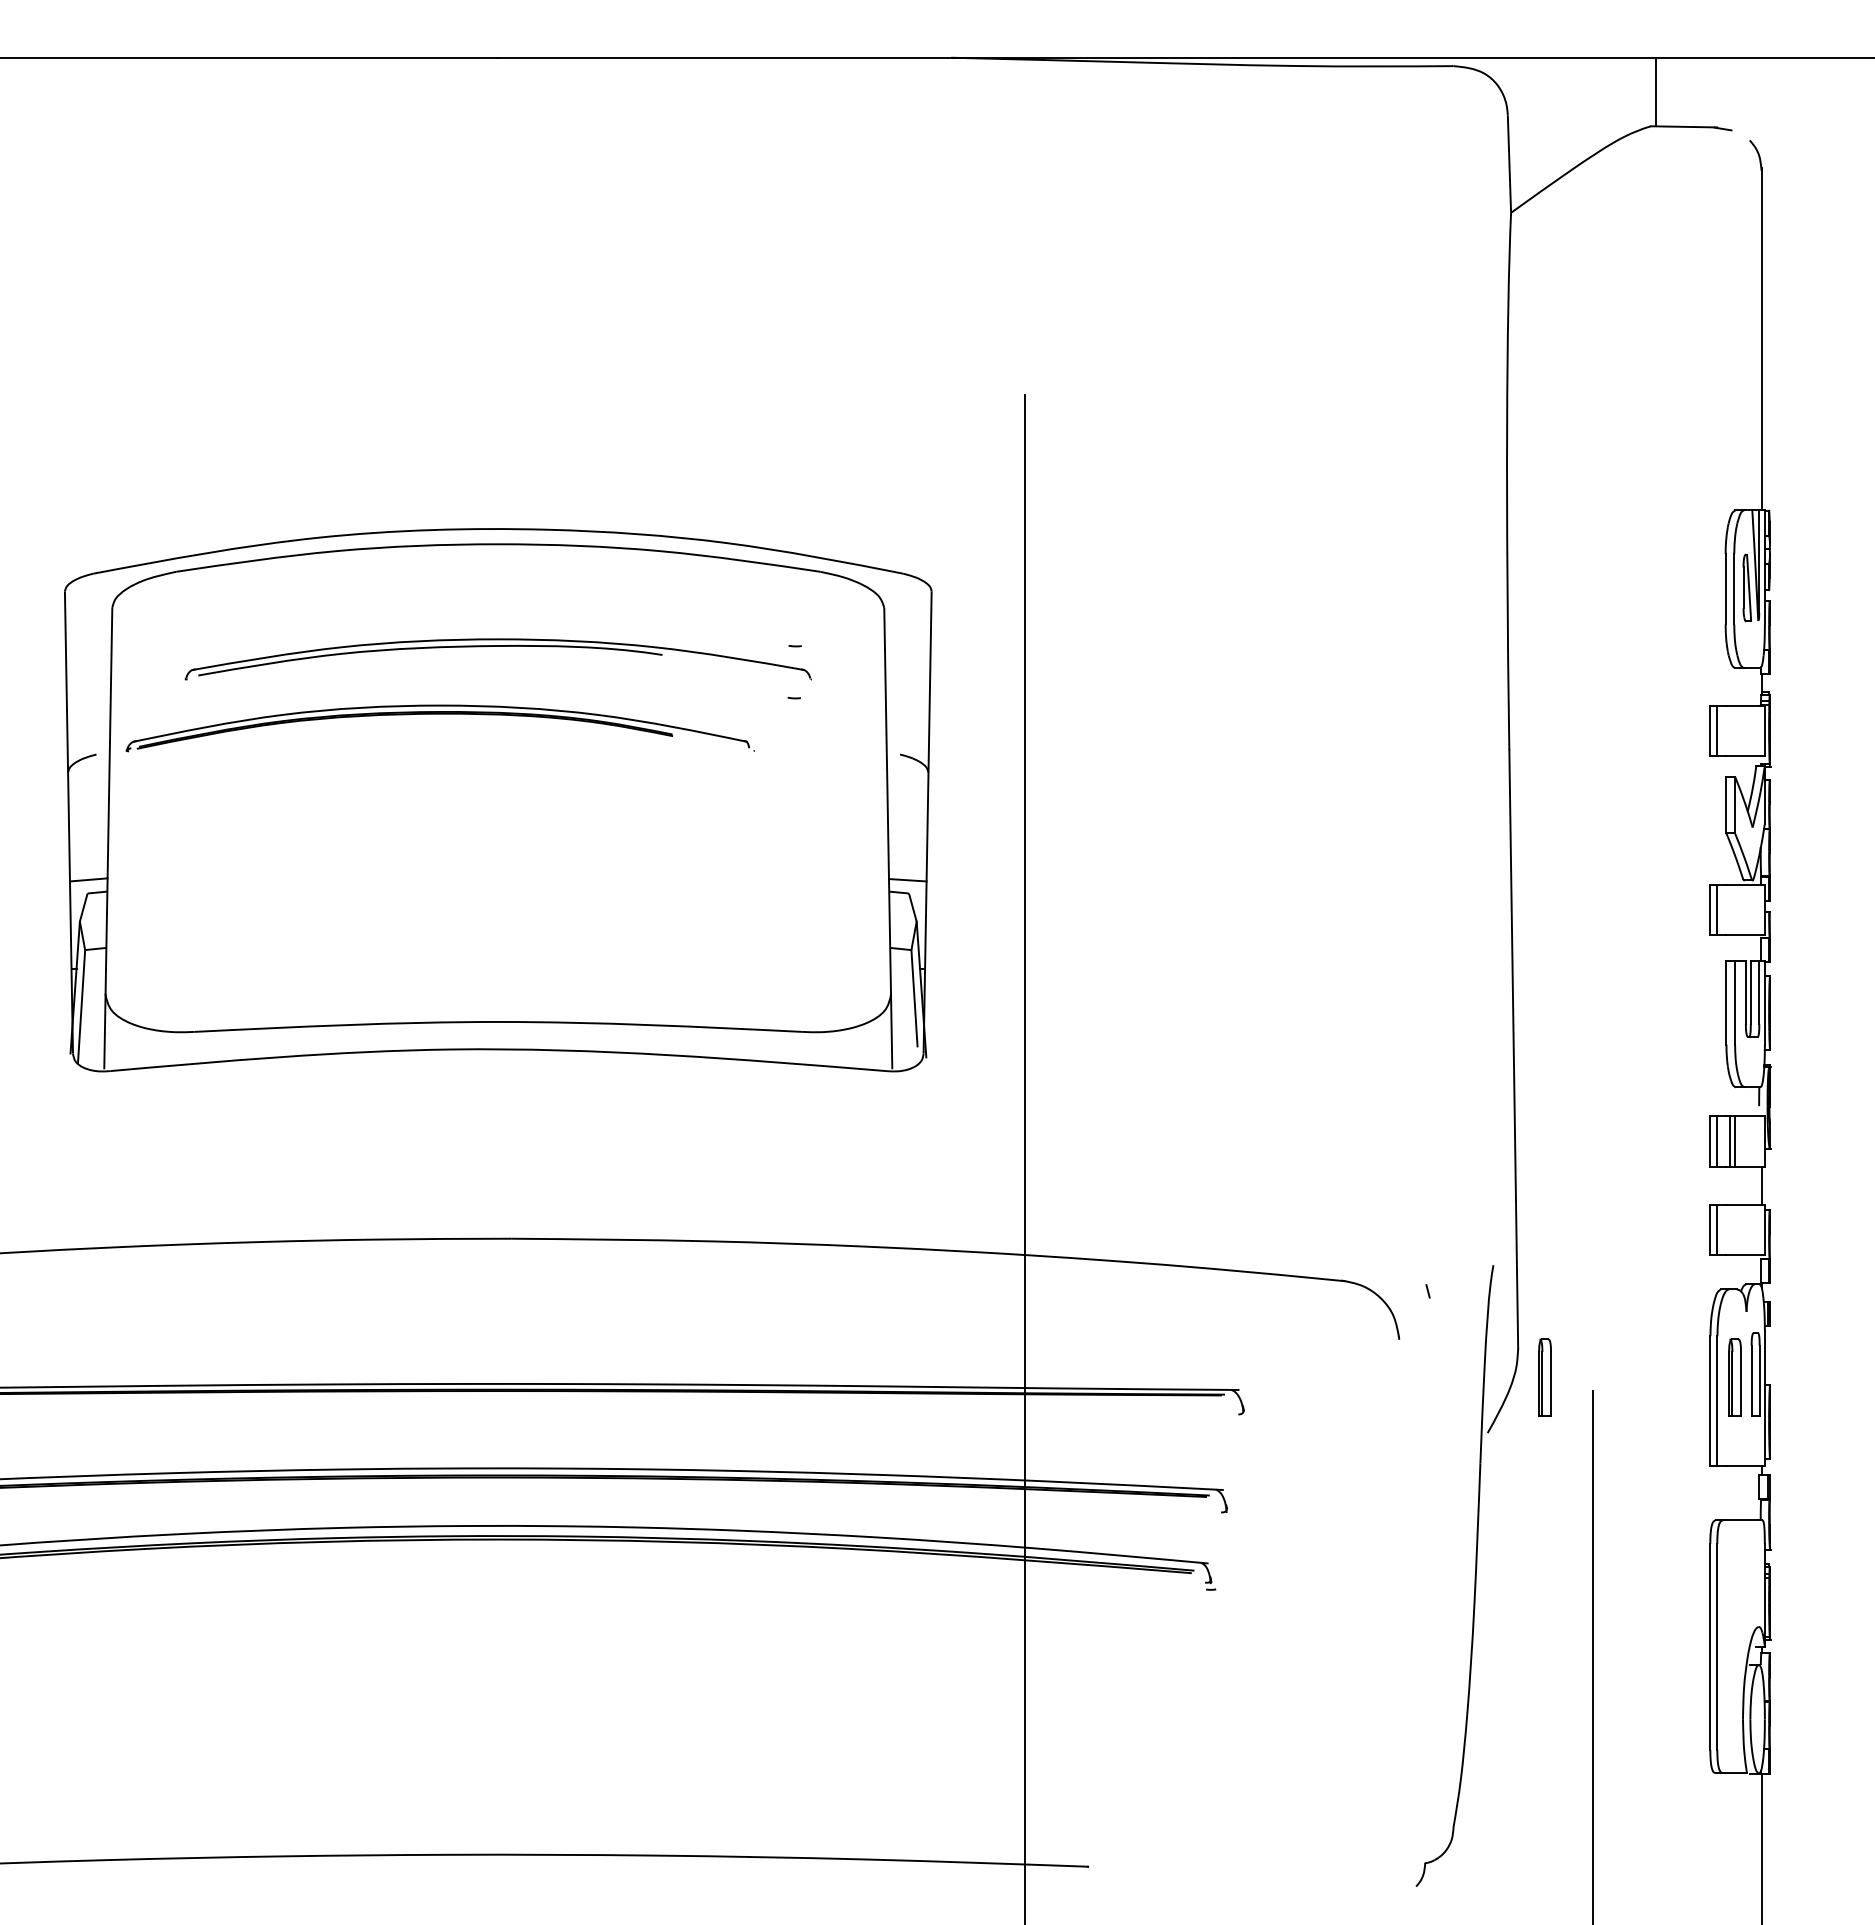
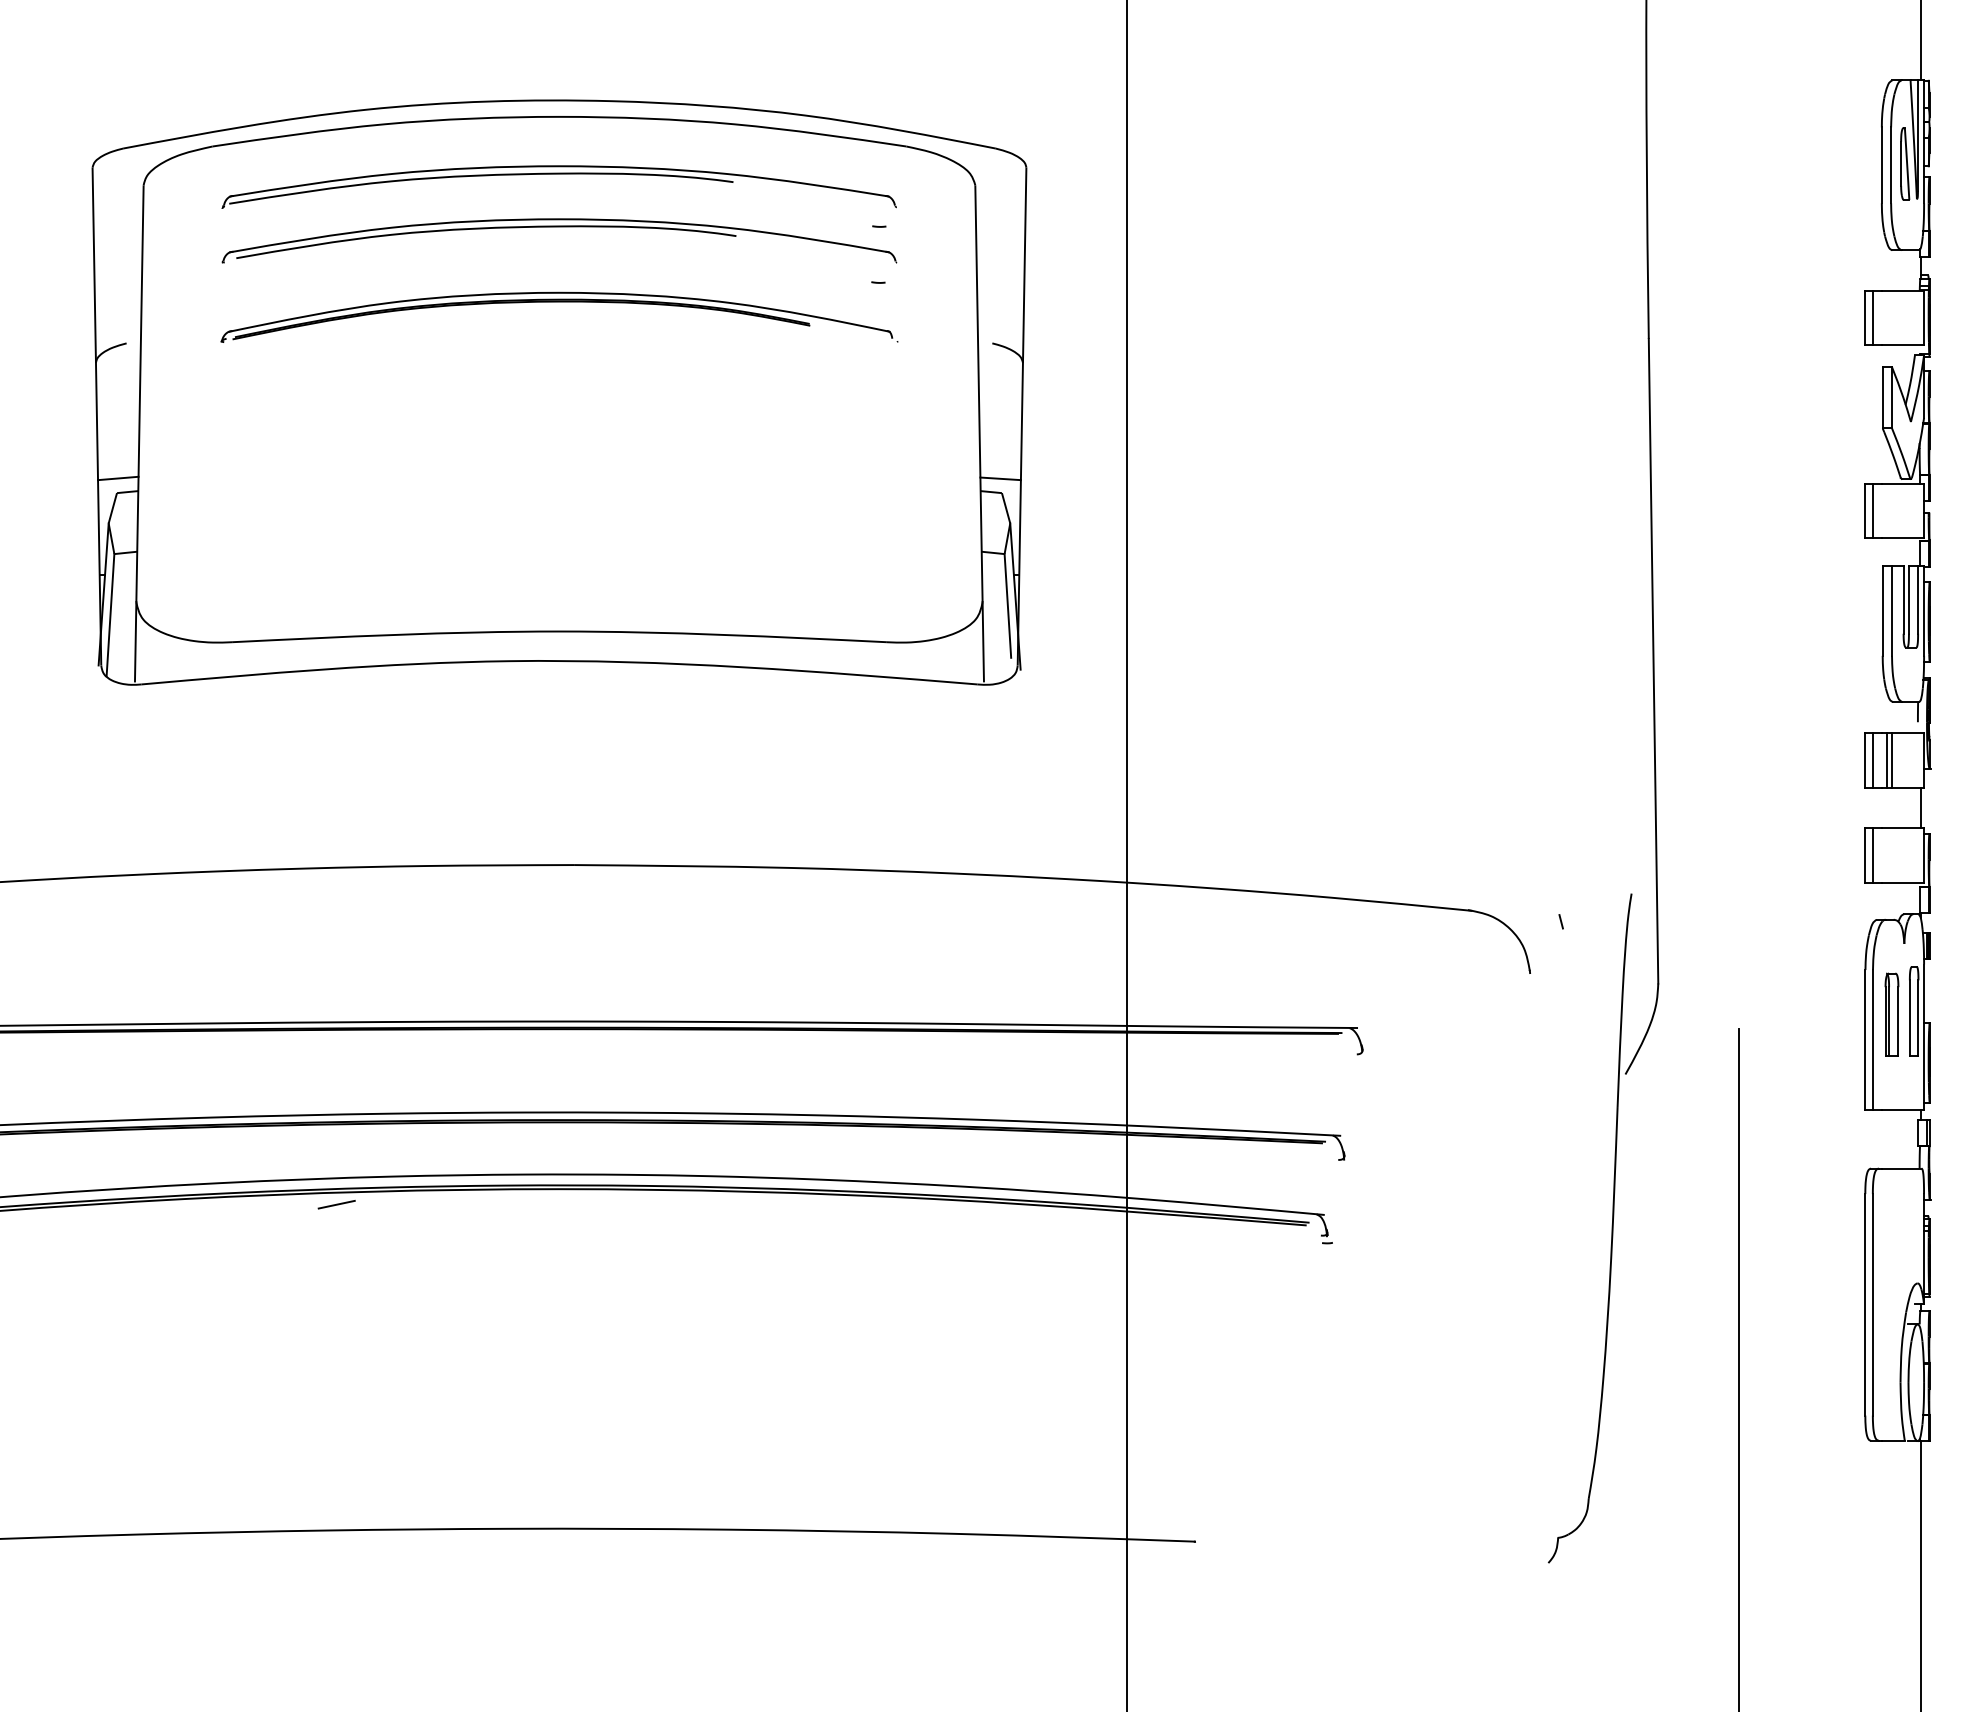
part: (497, 597) -> (558, 174), added
part: (439, 714) -> (558, 302), moved
part: (1544, 1377) -> (1686, 1014), removed
line: (291, 1553) -> (336, 1204), added

